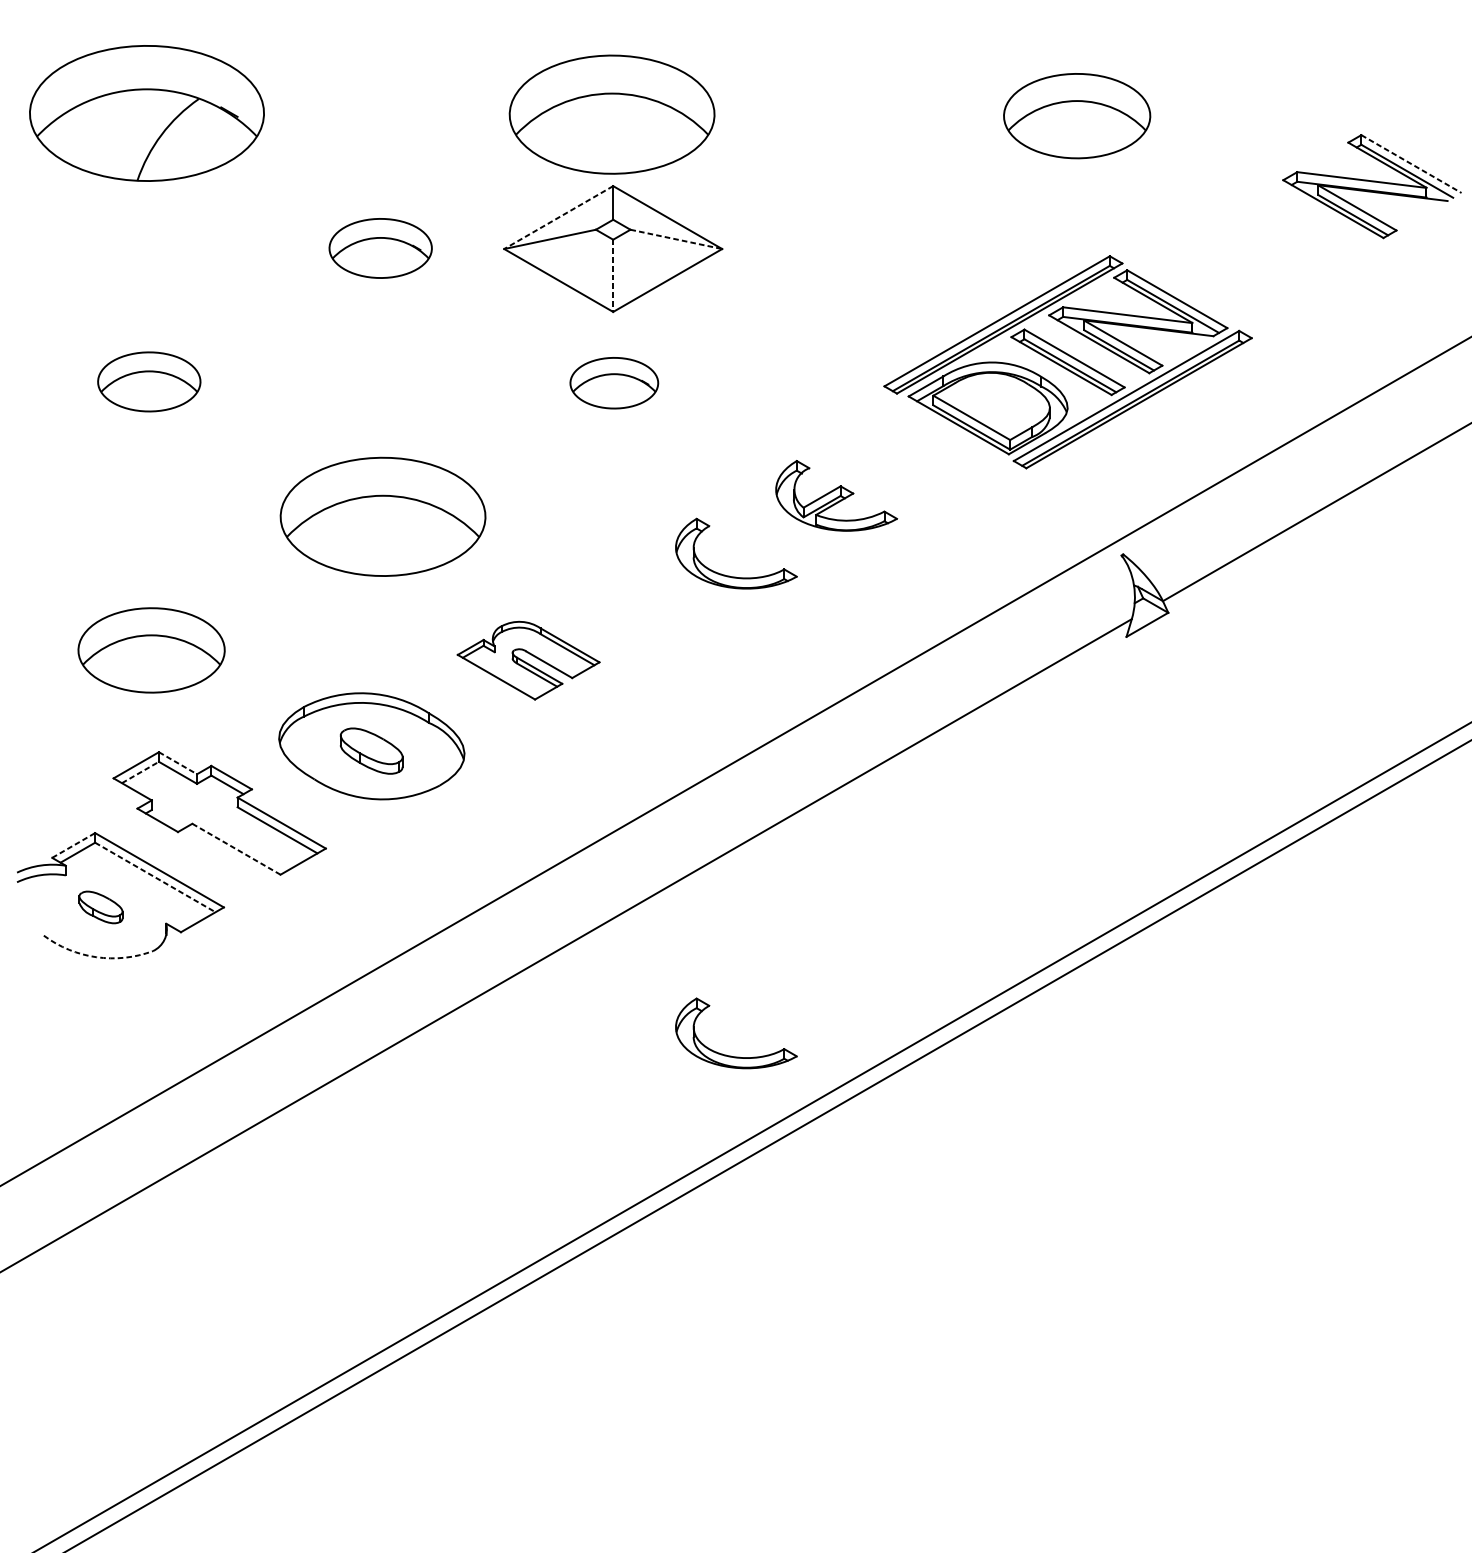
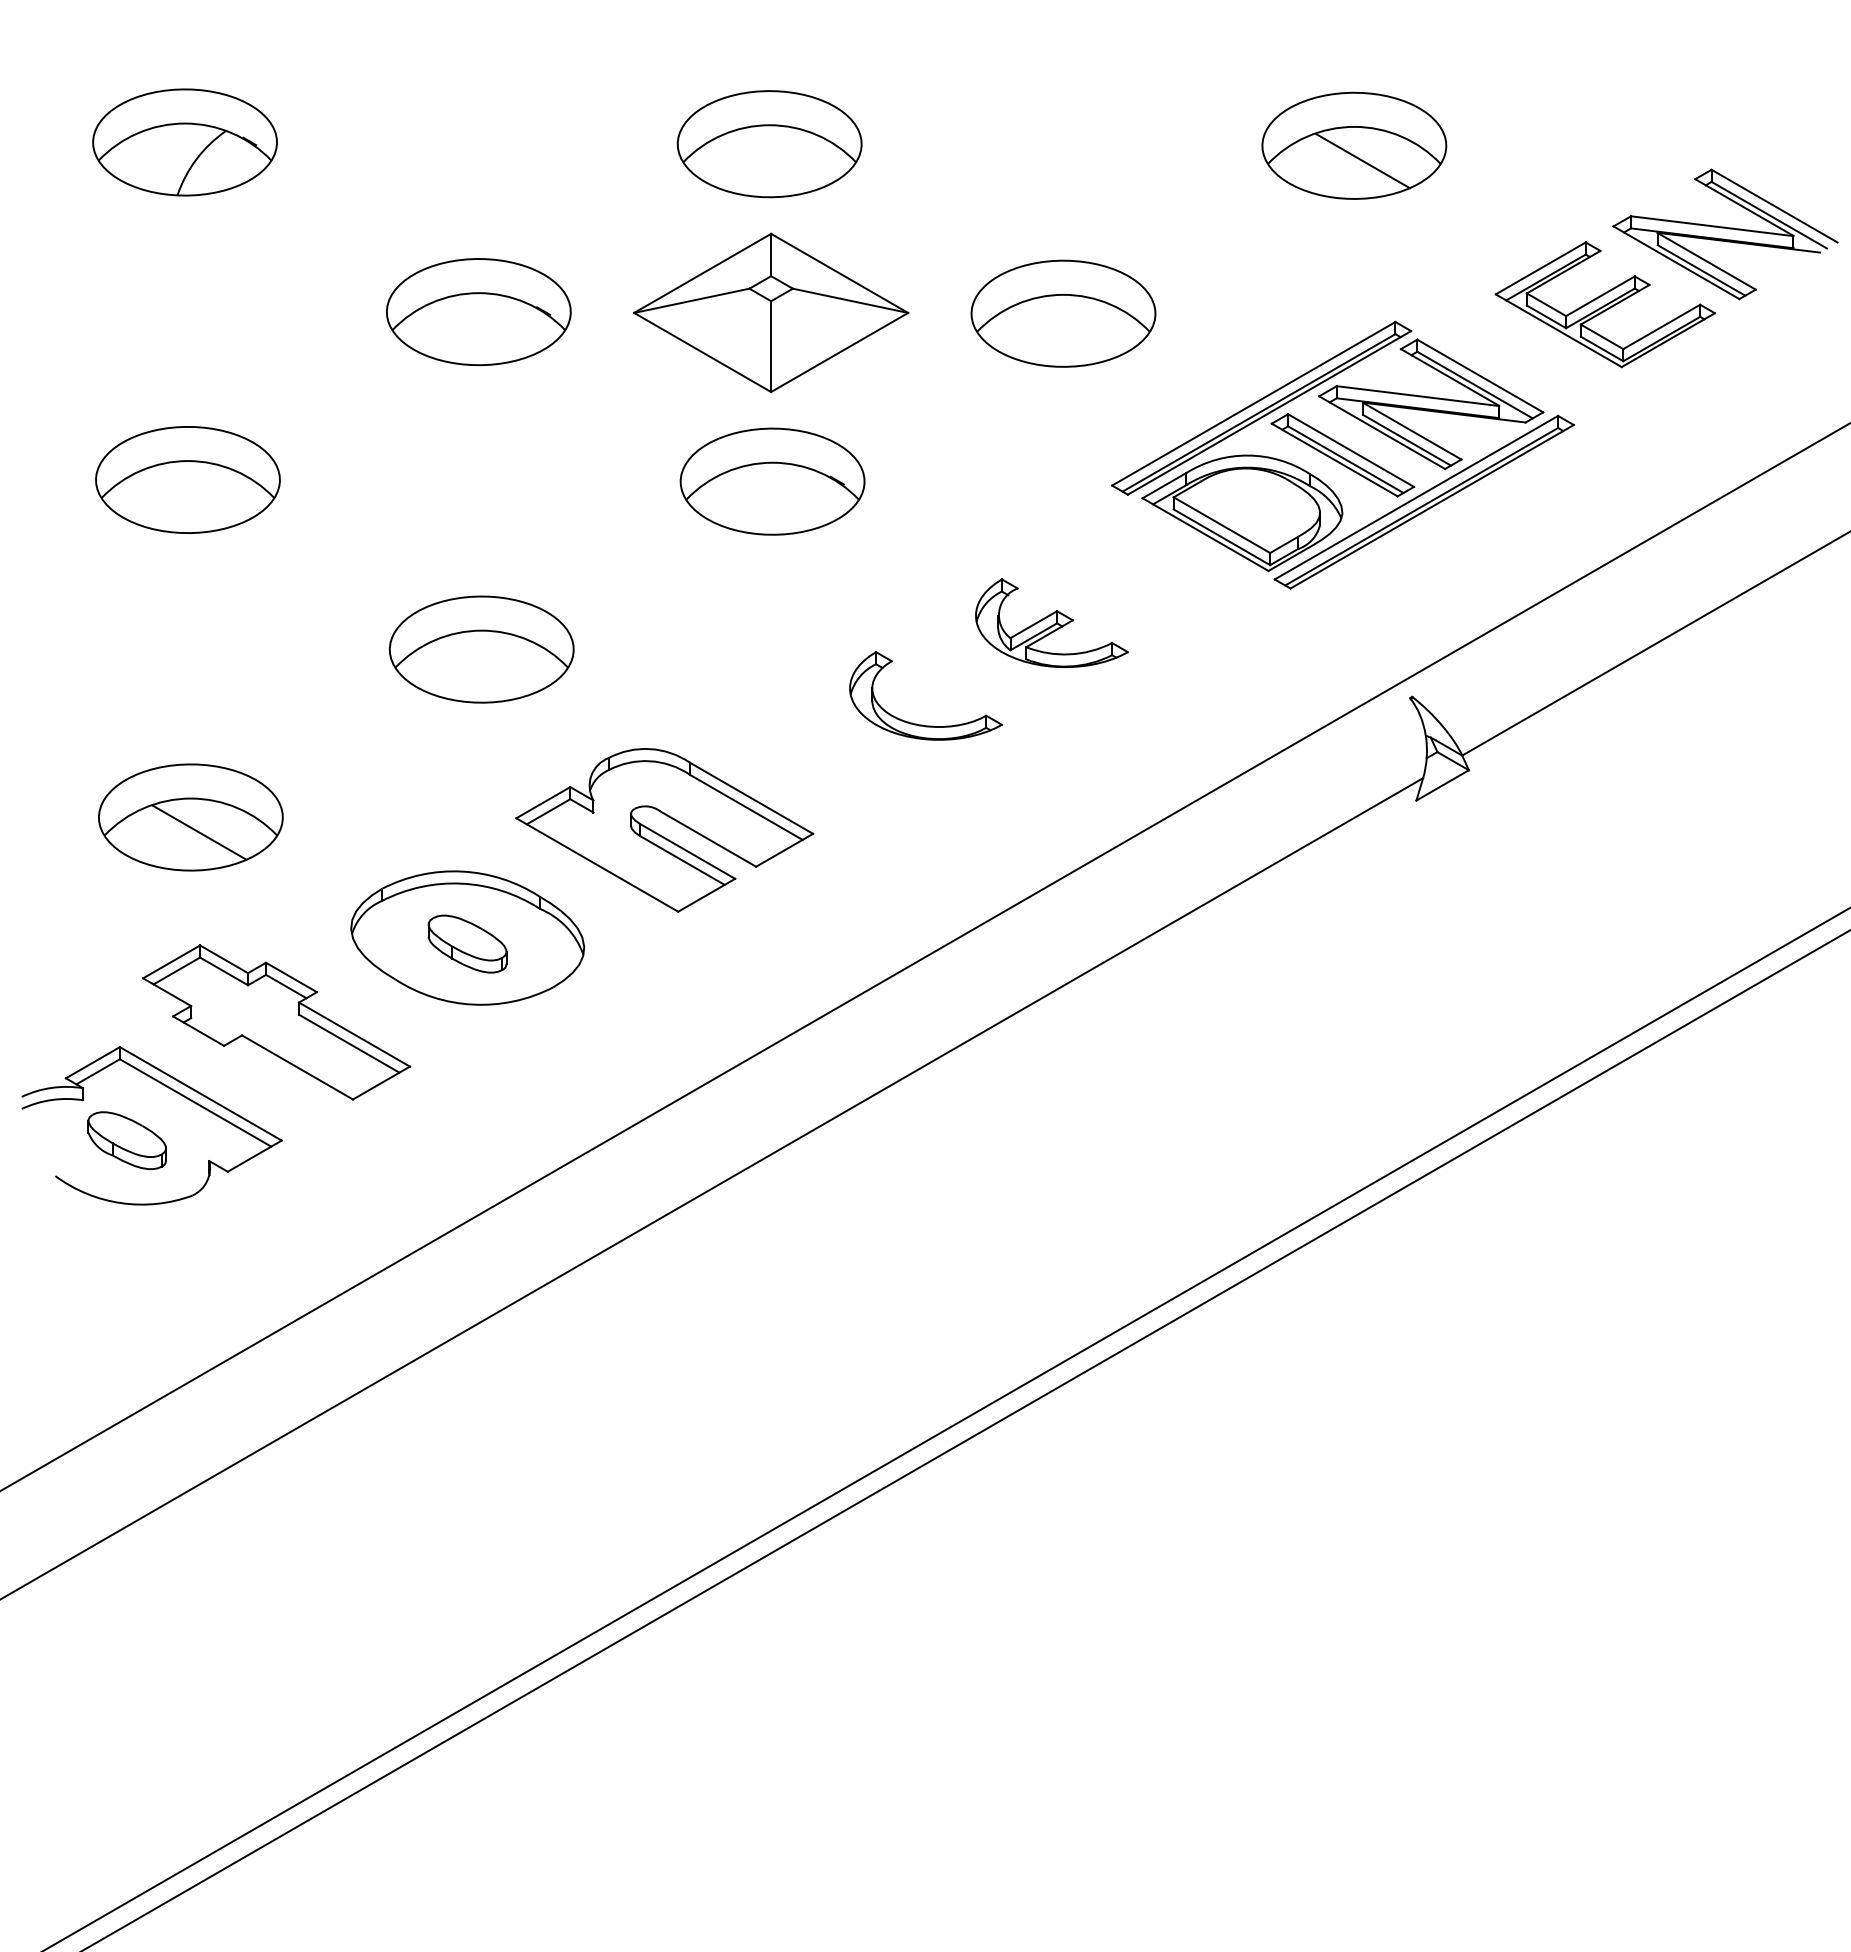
part: (146, 113) -> (184, 142), size x0.62
part: (611, 115) -> (769, 144), size x0.71
line: (1083, 127) -> (1362, 160), added
line: (1411, 164) -> (1774, 206), dashed -> solid
line: (558, 217) -> (702, 273), dashed -> solid
line: (676, 239) -> (850, 300), dashed -> solid
part: (1276, 242) -> (1604, 304), added
part: (380, 248) -> (478, 312), size x1.43
part: (845, 249) -> (1063, 313), added
line: (613, 276) -> (771, 347), dashed -> solid
part: (148, 381) -> (187, 479), size x1.43
part: (614, 383) -> (772, 481), size x1.67
part: (382, 516) -> (481, 649), size x0.71
part: (528, 660) -> (664, 830), size x1.67
line: (158, 662) -> (199, 832), added
line: (178, 763) -> (224, 959), dashed -> solid
line: (140, 772) -> (176, 970), dashed -> solid
line: (74, 845) -> (93, 1062), dashed -> solid
line: (236, 849) -> (297, 1067), dashed -> solid
line: (156, 877) -> (196, 1103), dashed -> solid
part: (100, 907) -> (126, 1140), size x1.43
arc: (96, 957) -> (121, 1203), dashed -> solid
part: (733, 1056) -> (922, 1327), removed

